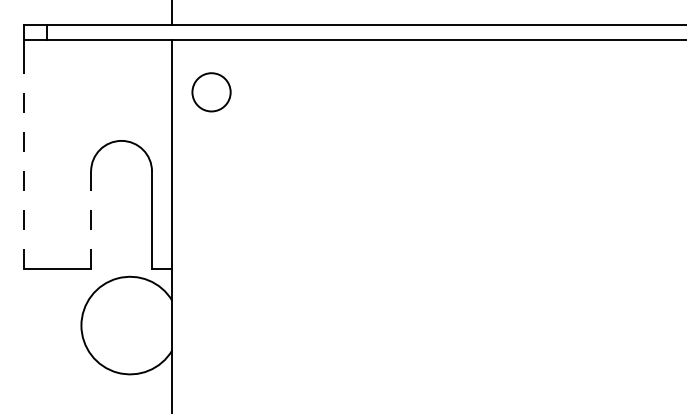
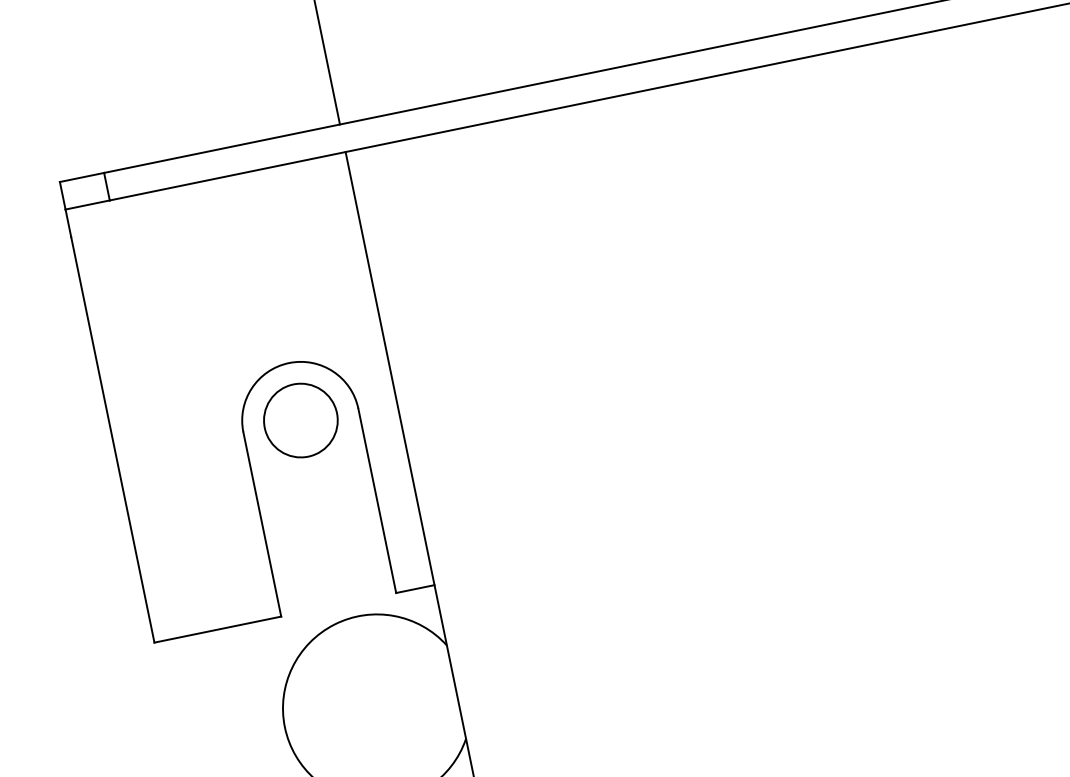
circle: (211, 92) -> (300, 420), moved
line: (23, 162) -> (112, 441), dashed -> solid
line: (91, 220) -> (263, 525), dashed -> solid

